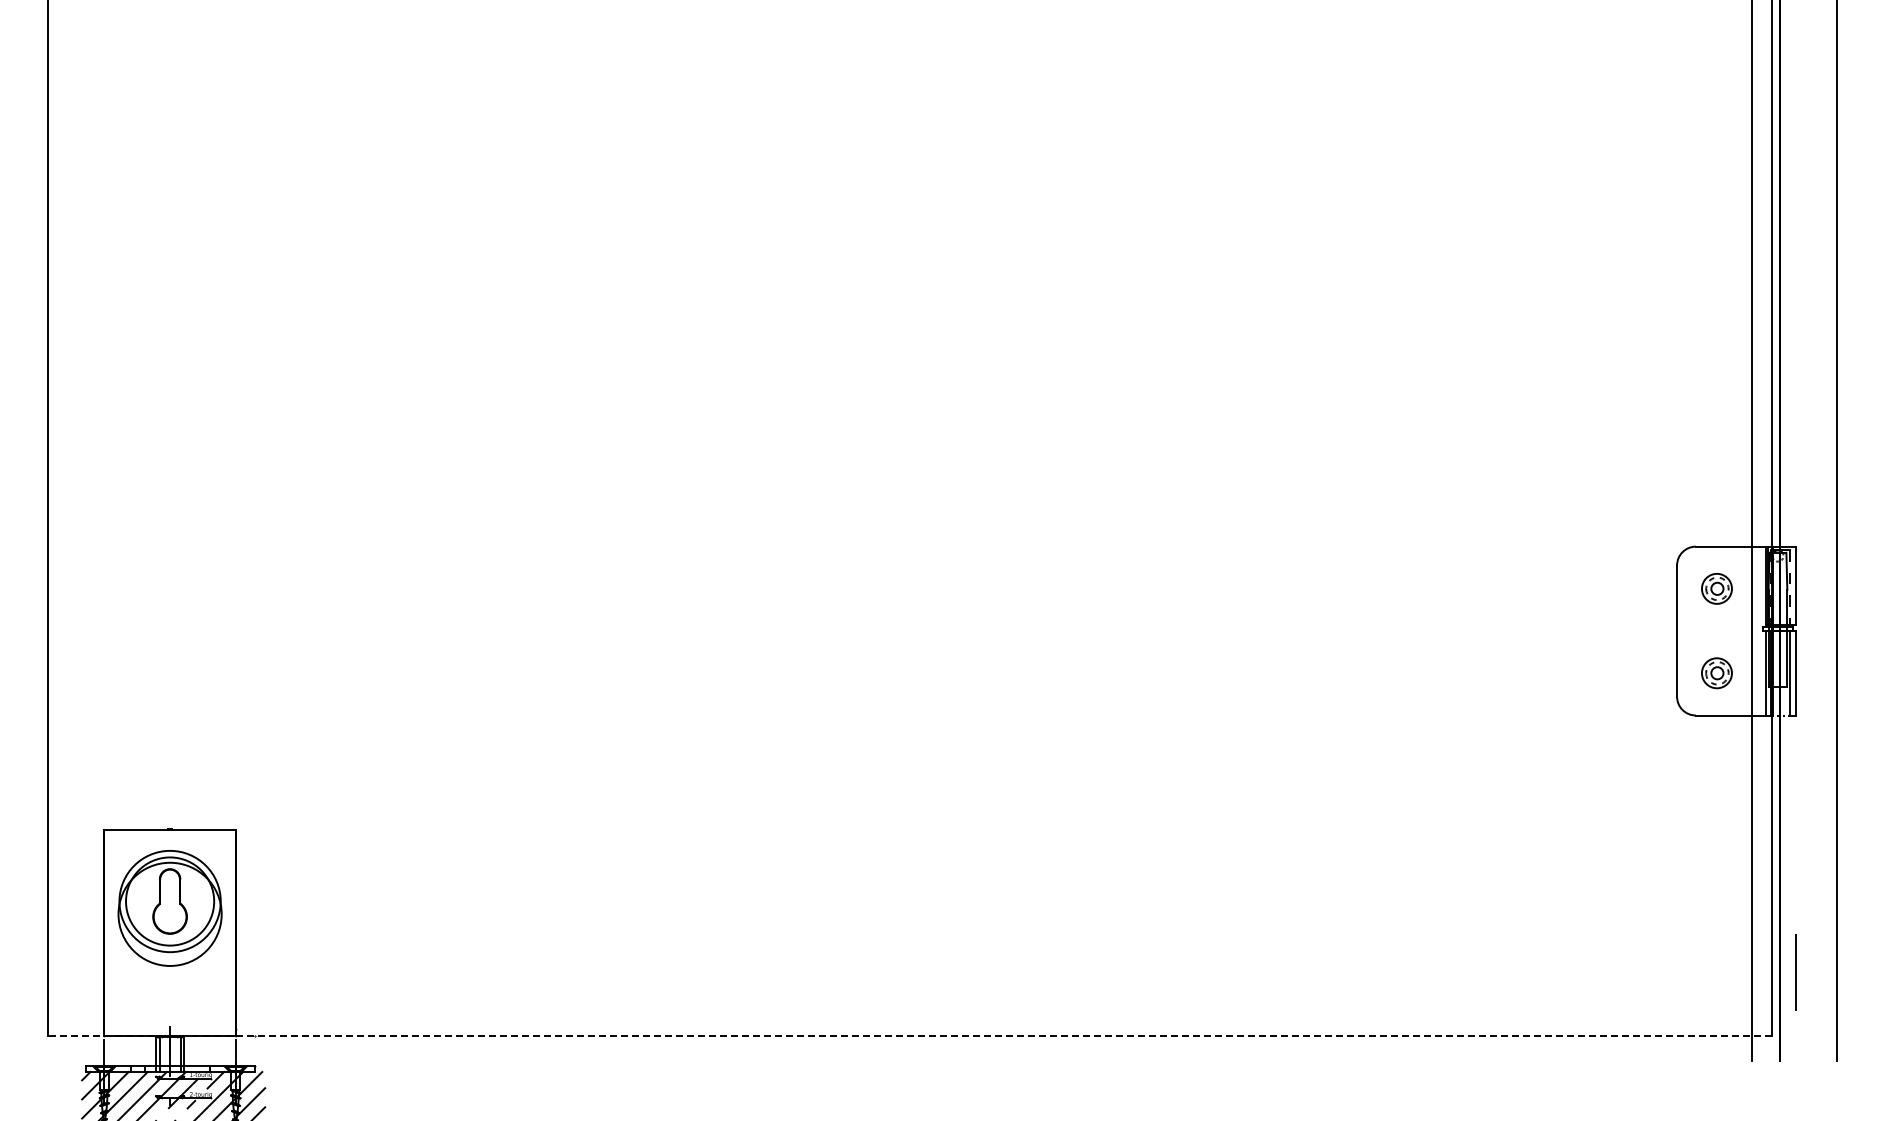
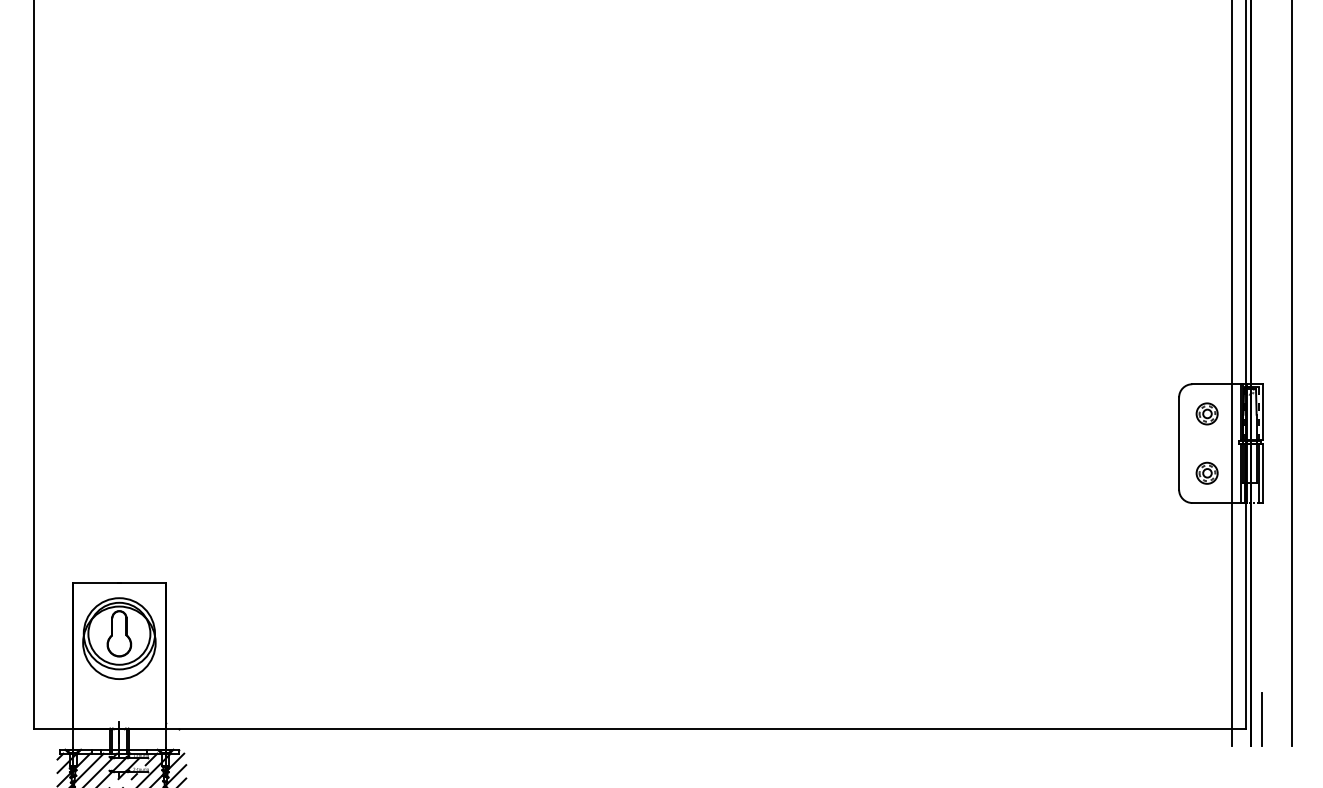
line: (1795, 972) -> (1262, 719), moved
line: (909, 1036) -> (639, 728), dashed -> solid

